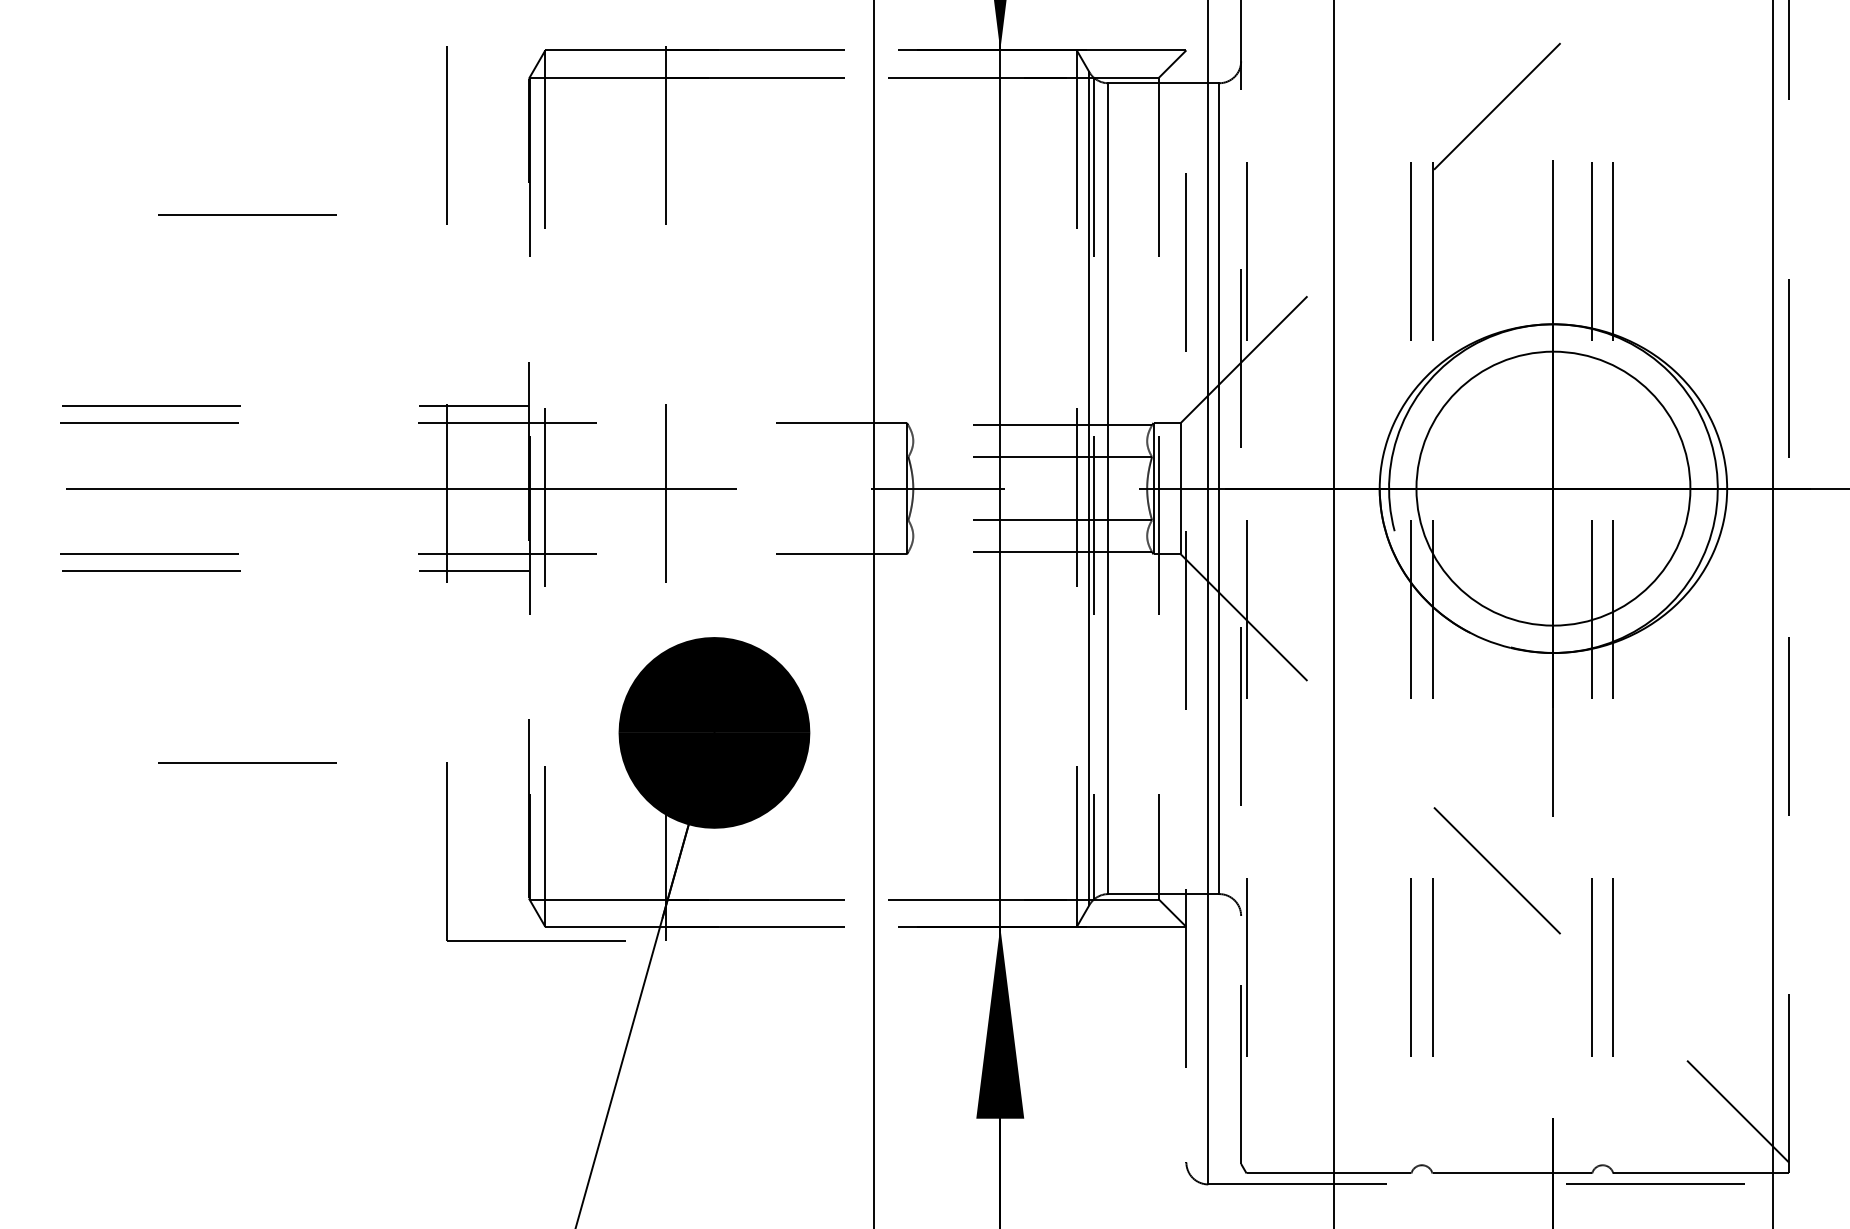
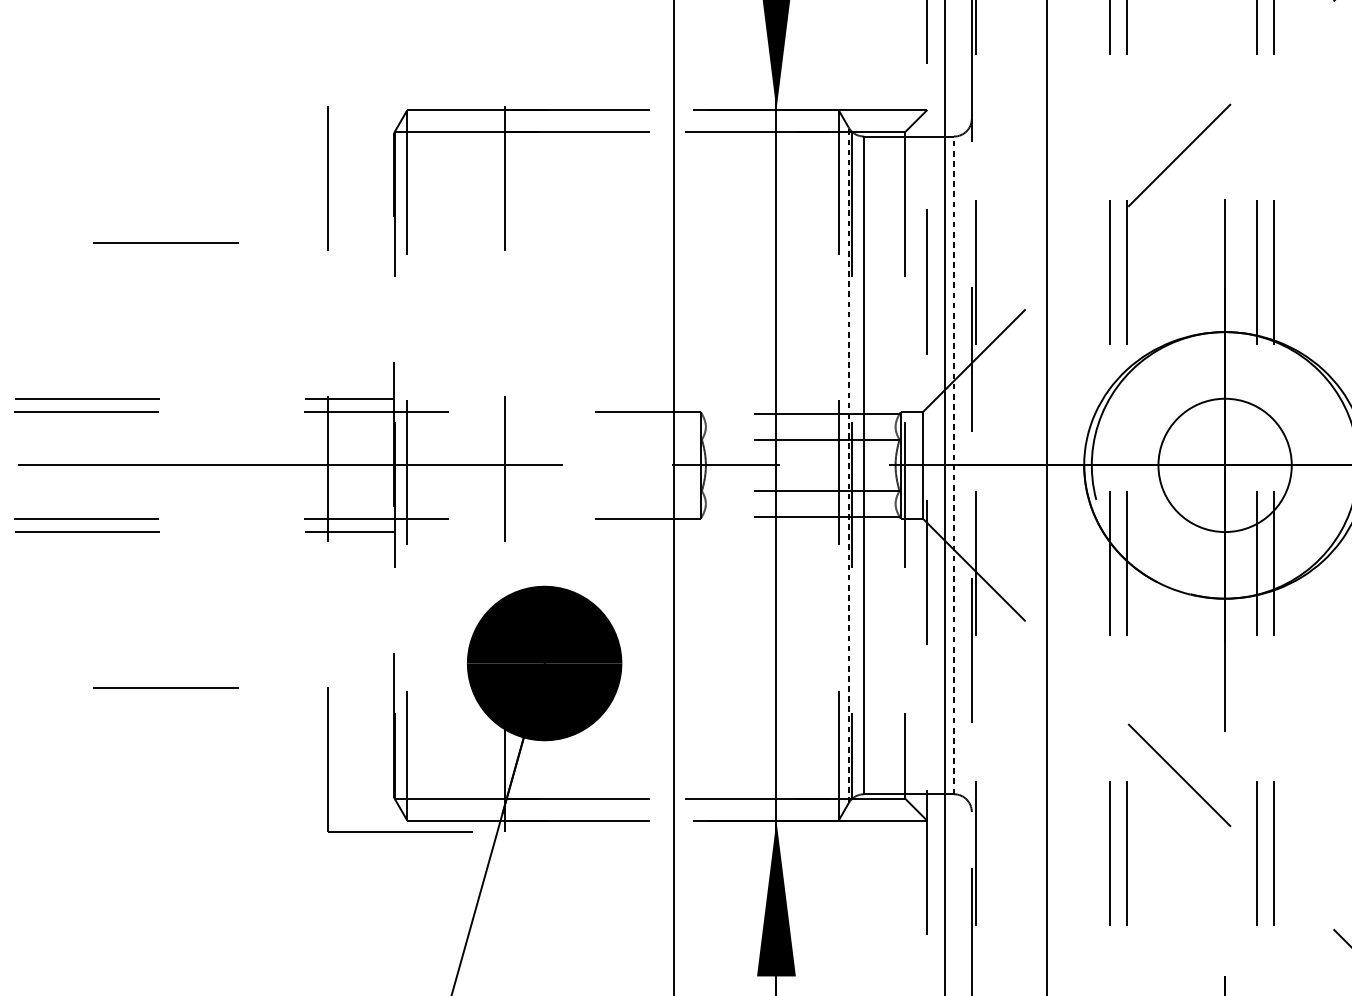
line: (1089, 488) -> (848, 465), solid -> dashed
line: (1219, 488) -> (954, 465), solid -> dashed
circle: (1553, 488) -> (1225, 465), size x0.6

